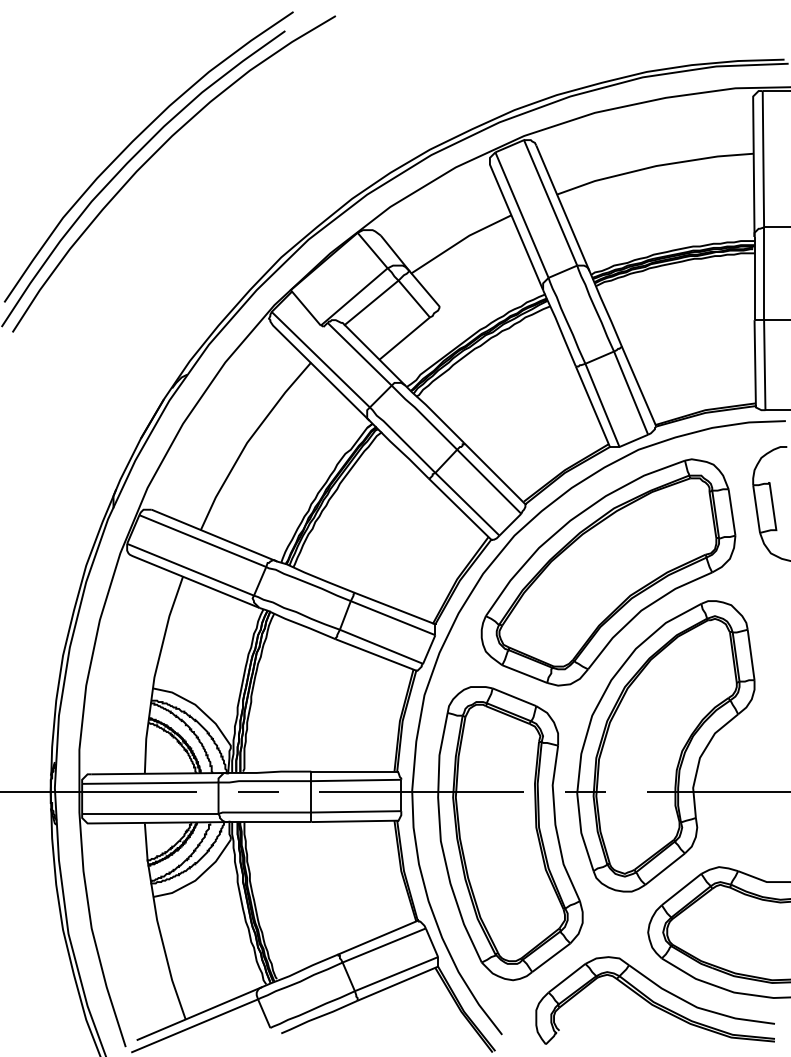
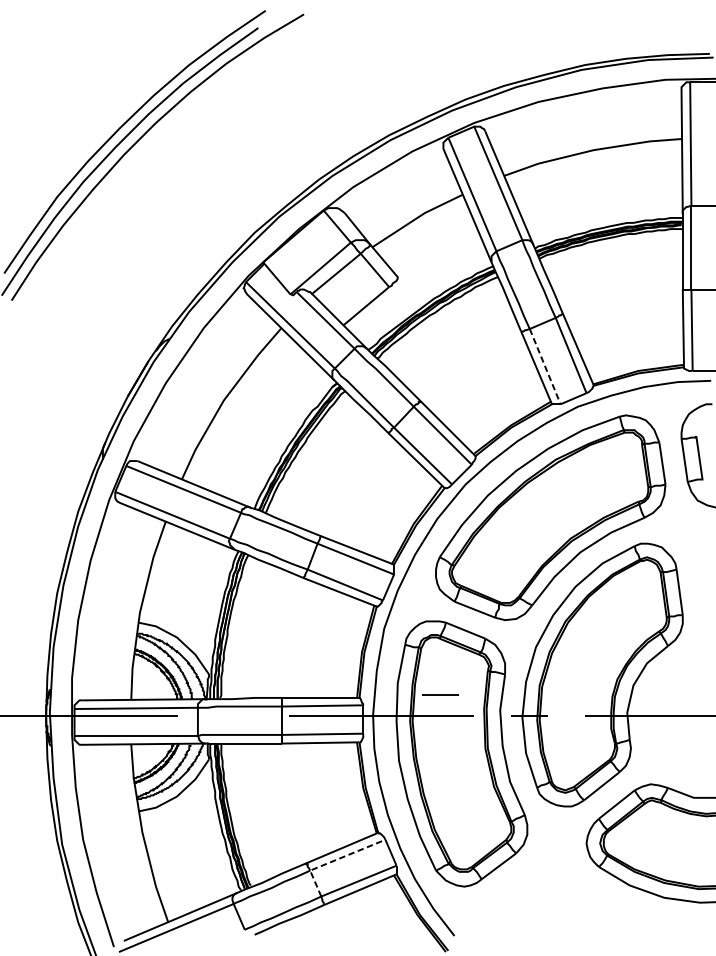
line: (602, 405) -> (545, 366), solid -> dashed
line: (258, 791) -> (441, 694), moved
line: (369, 951) -> (334, 860), solid -> dashed
part: (654, 1000) -> (592, 904), removed

